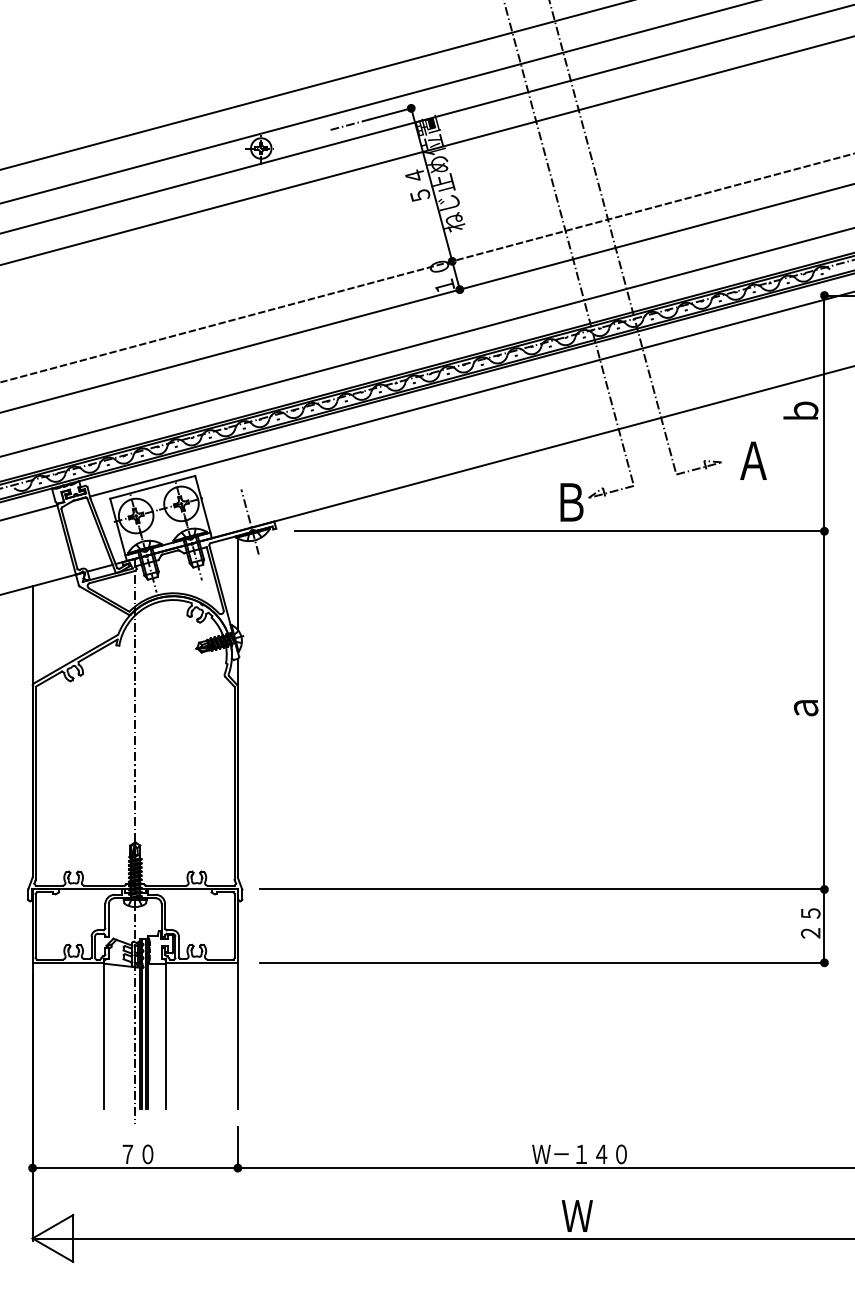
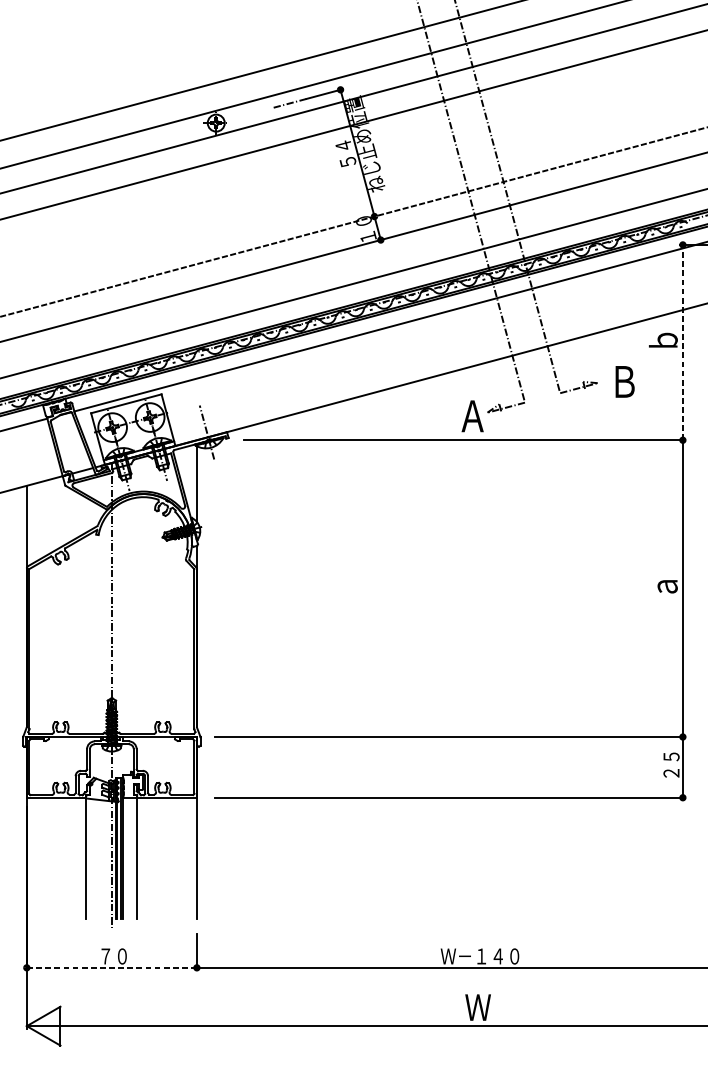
line: (824, 413) -> (682, 342), solid -> dashed
text: (753, 460) -> (624, 381), Ａ -> Ｂ
text: (570, 502) -> (472, 416), Ｂ -> Ａ
line: (135, 1168) -> (112, 968), solid -> dashed

